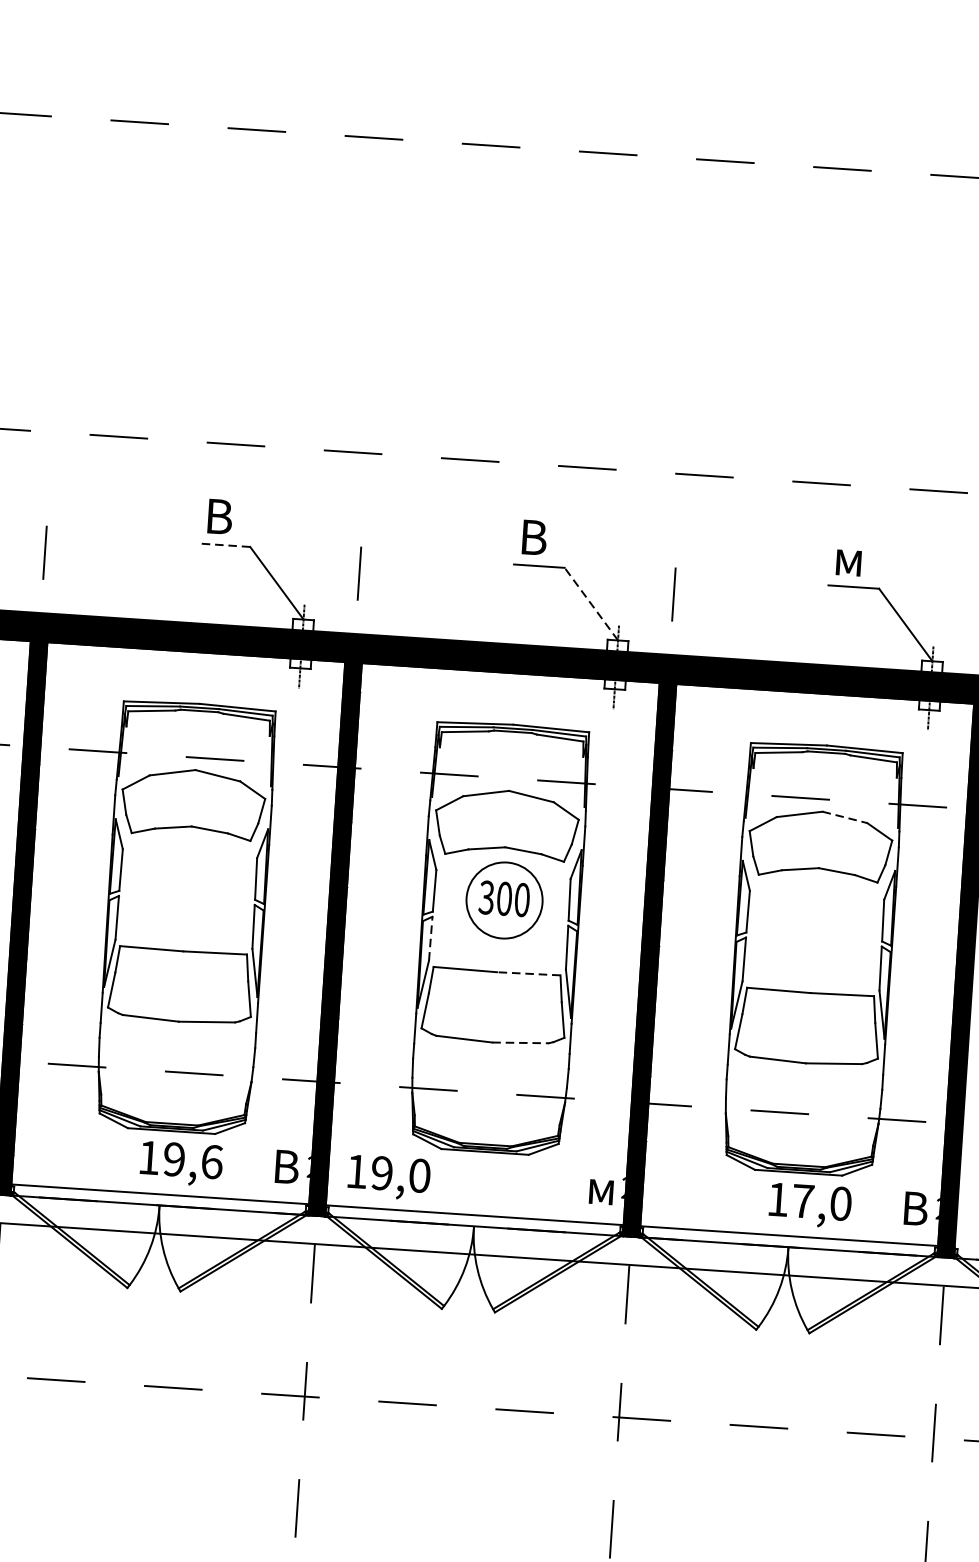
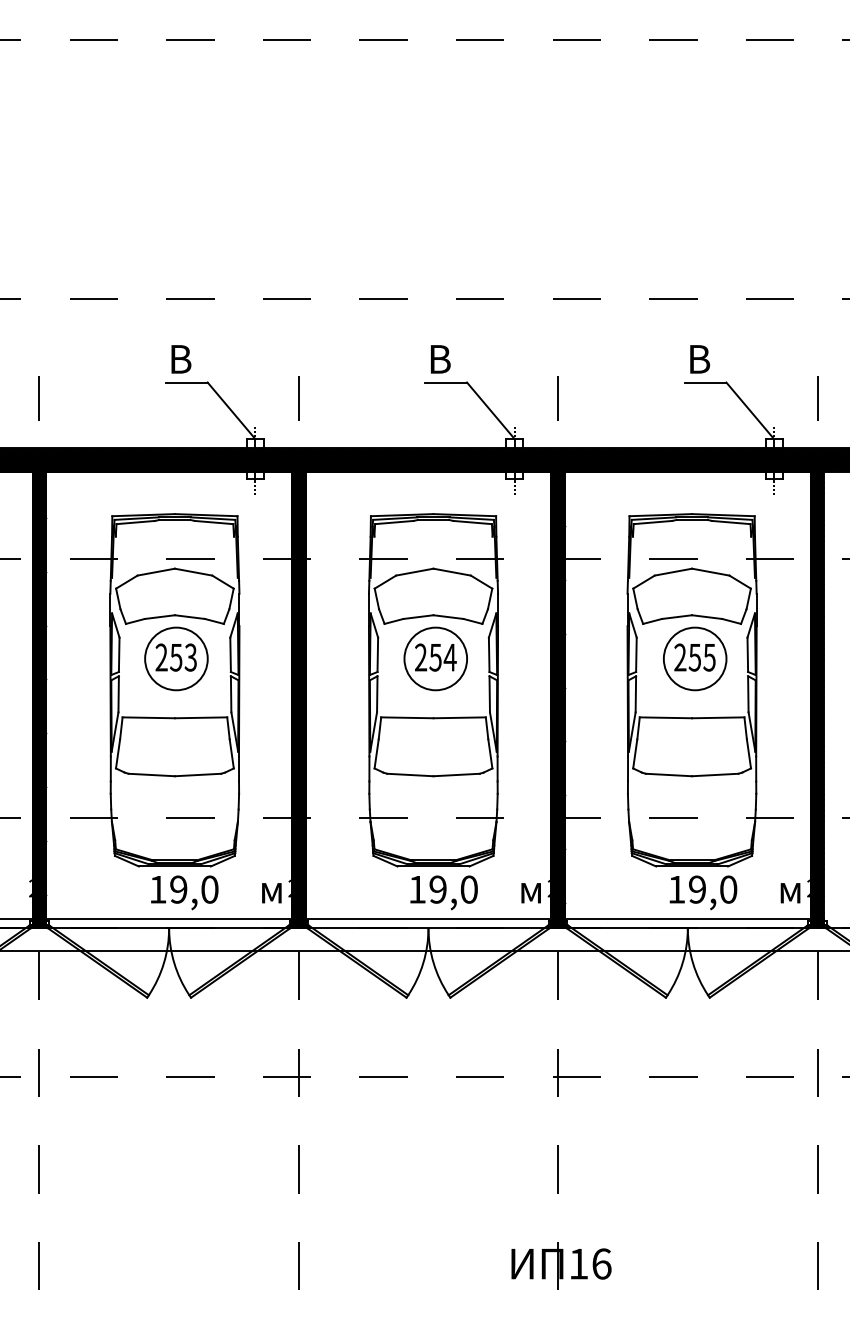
line: (224, 545) -> (186, 382), dashed -> solid
text: (849, 558) -> (700, 359), м -> В
line: (590, 603) -> (490, 410), dashed -> solid
line: (844, 817) -> (710, 572), dashed -> solid
part: (190, 879) -> (176, 658), added
text: (504, 898) -> (435, 657), 300 -> 254
part: (819, 920) -> (695, 658), added
line: (431, 937) -> (377, 693), dashed -> solid
line: (528, 973) -> (459, 717), dashed -> solid
line: (521, 1042) -> (457, 774), dashed -> solid
text: (211, 1161) -> (209, 889), 19,6 -> 19,0
text: (286, 1166) -> (271, 889), В -> м
text: (388, 1177) -> (443, 892), moved
text: (803, 1201) -> (697, 889), 17,0 -> 19,0
text: (916, 1208) -> (790, 889), В -> м

